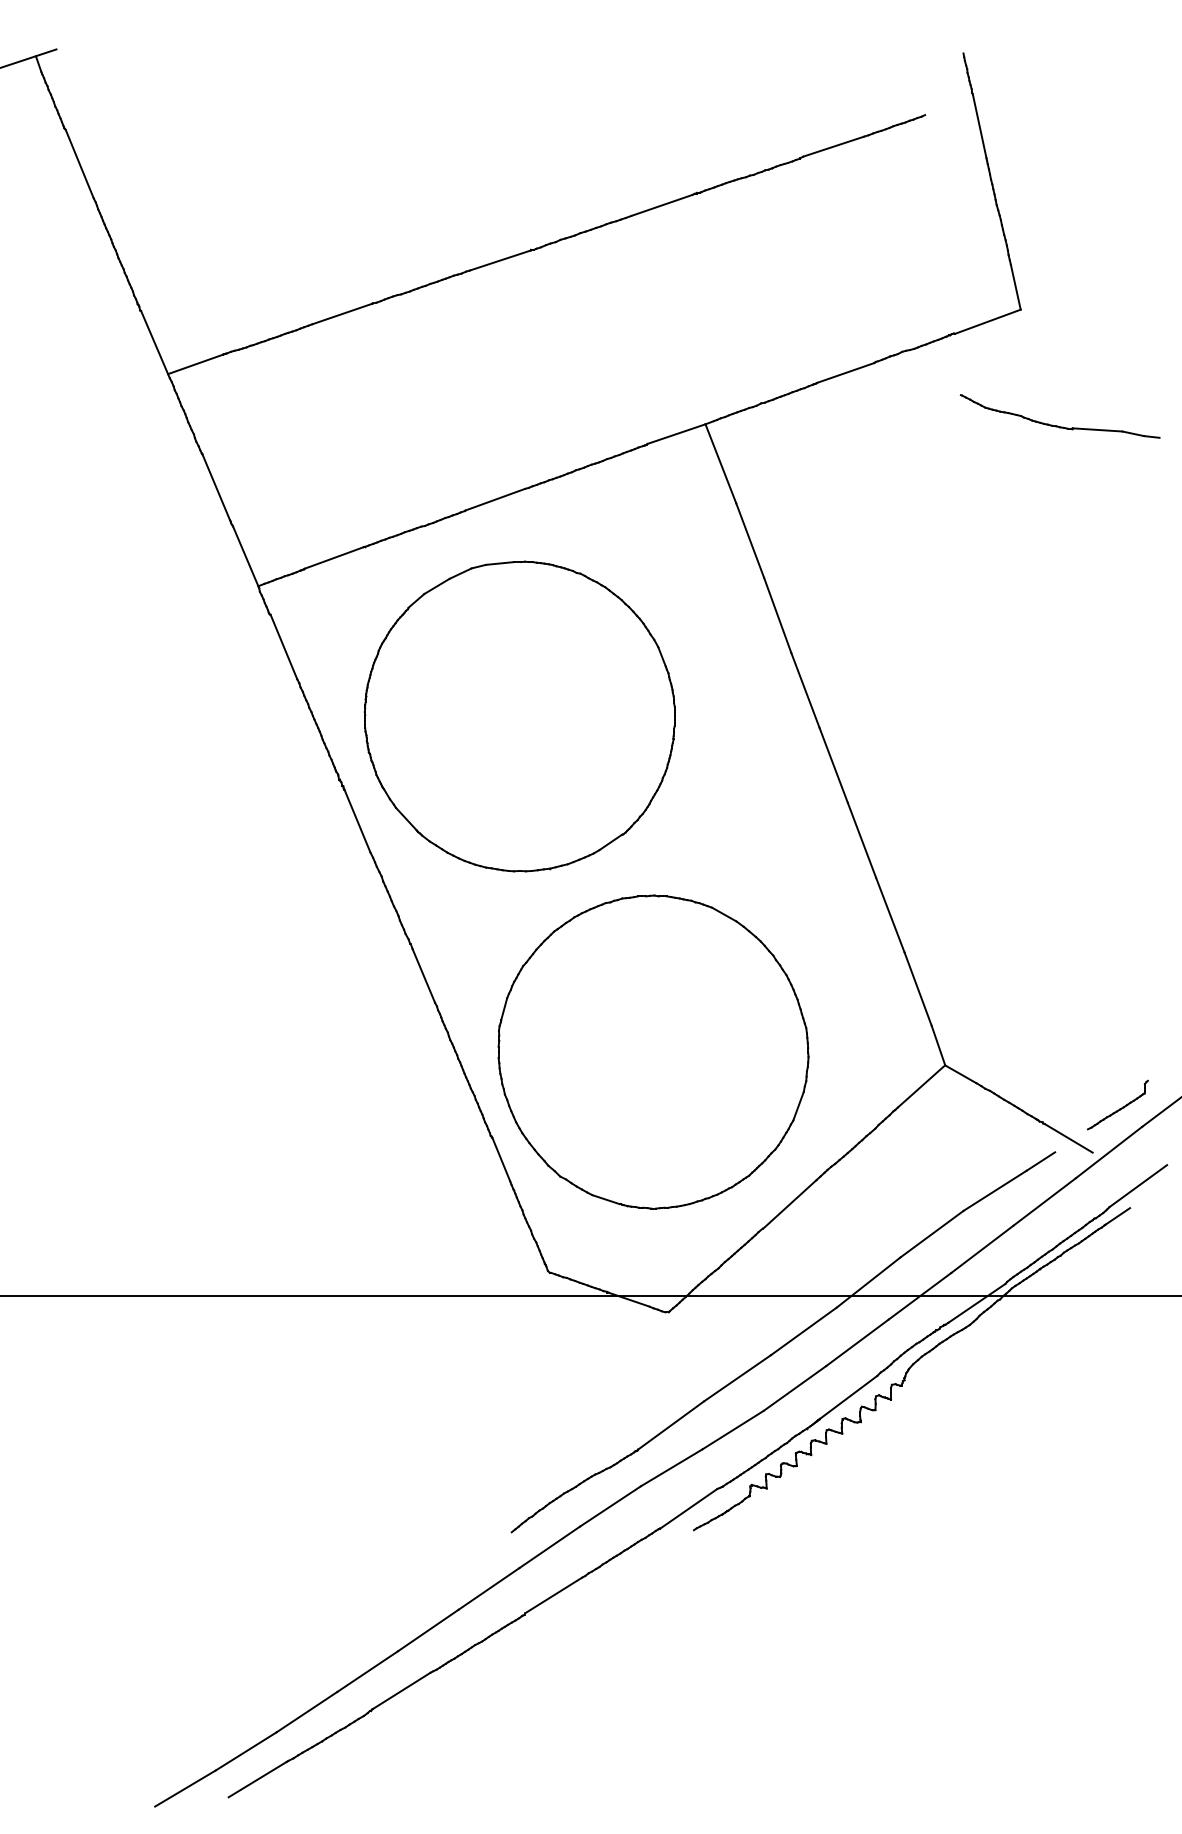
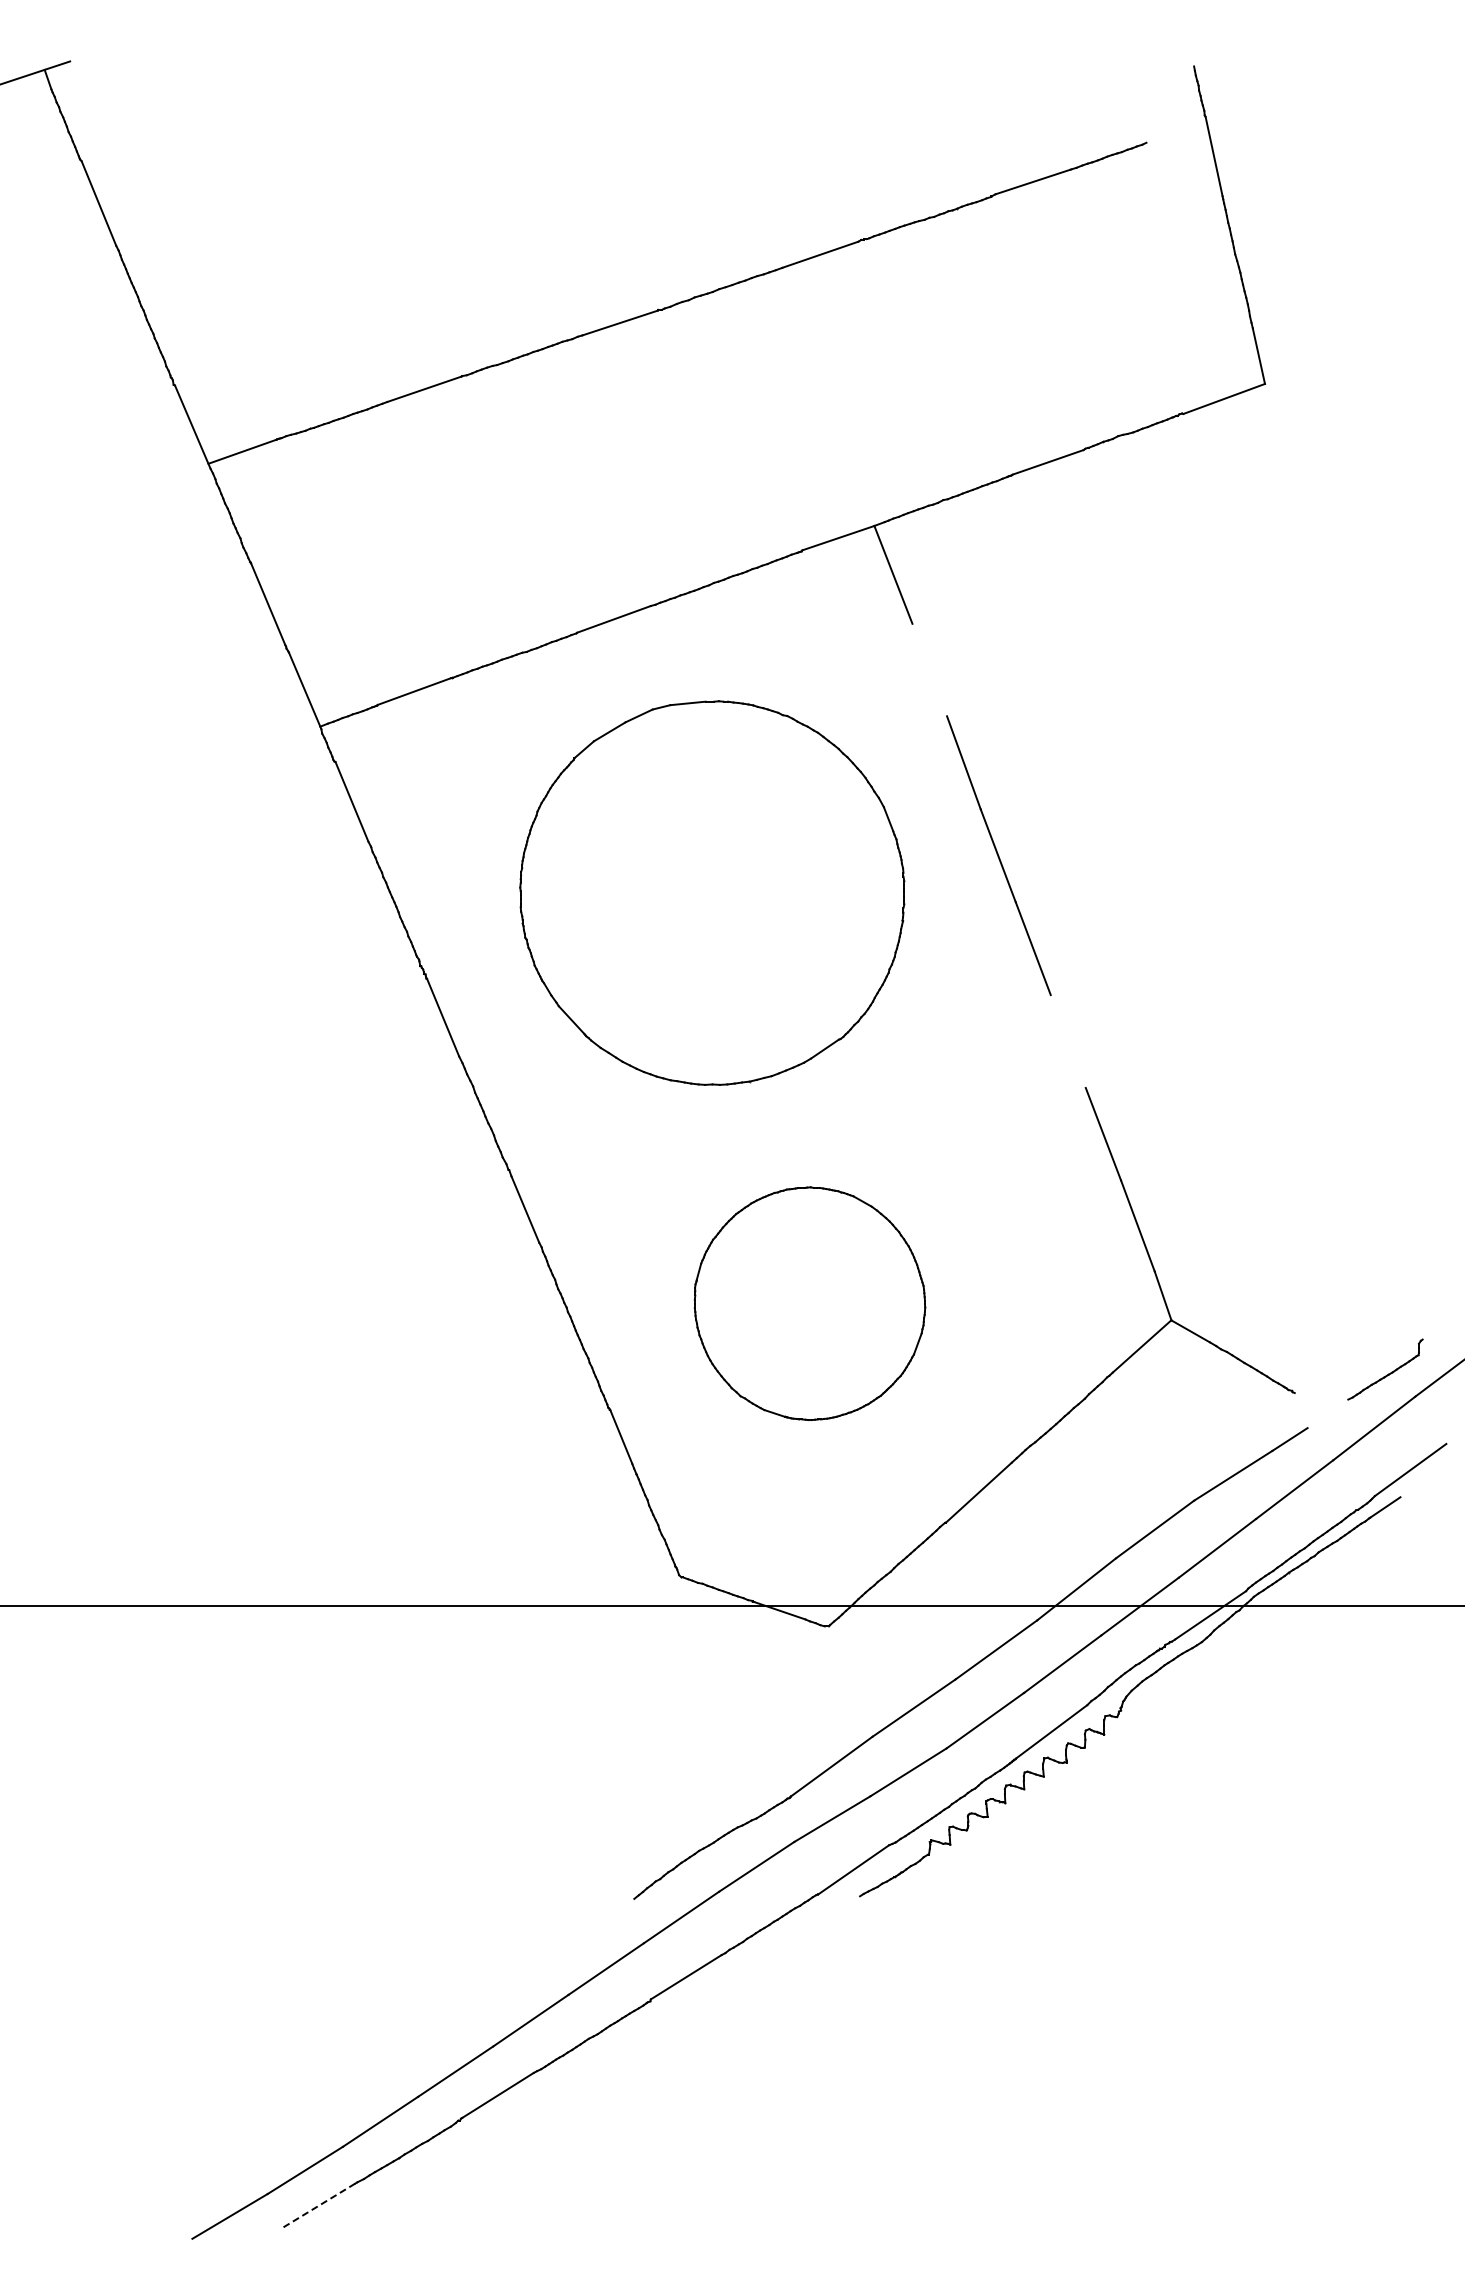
part: (1057, 425) -> (1310, 527), removed
line: (749, 540) -> (929, 669), removed
part: (519, 716) -> (712, 892), moved
line: (861, 840) -> (1067, 1041), removed
part: (653, 1051) -> (809, 1303), size x0.6
line: (1068, 1138) -> (1324, 1410), removed
line: (256, 1779) -> (318, 2205), solid -> dashed

